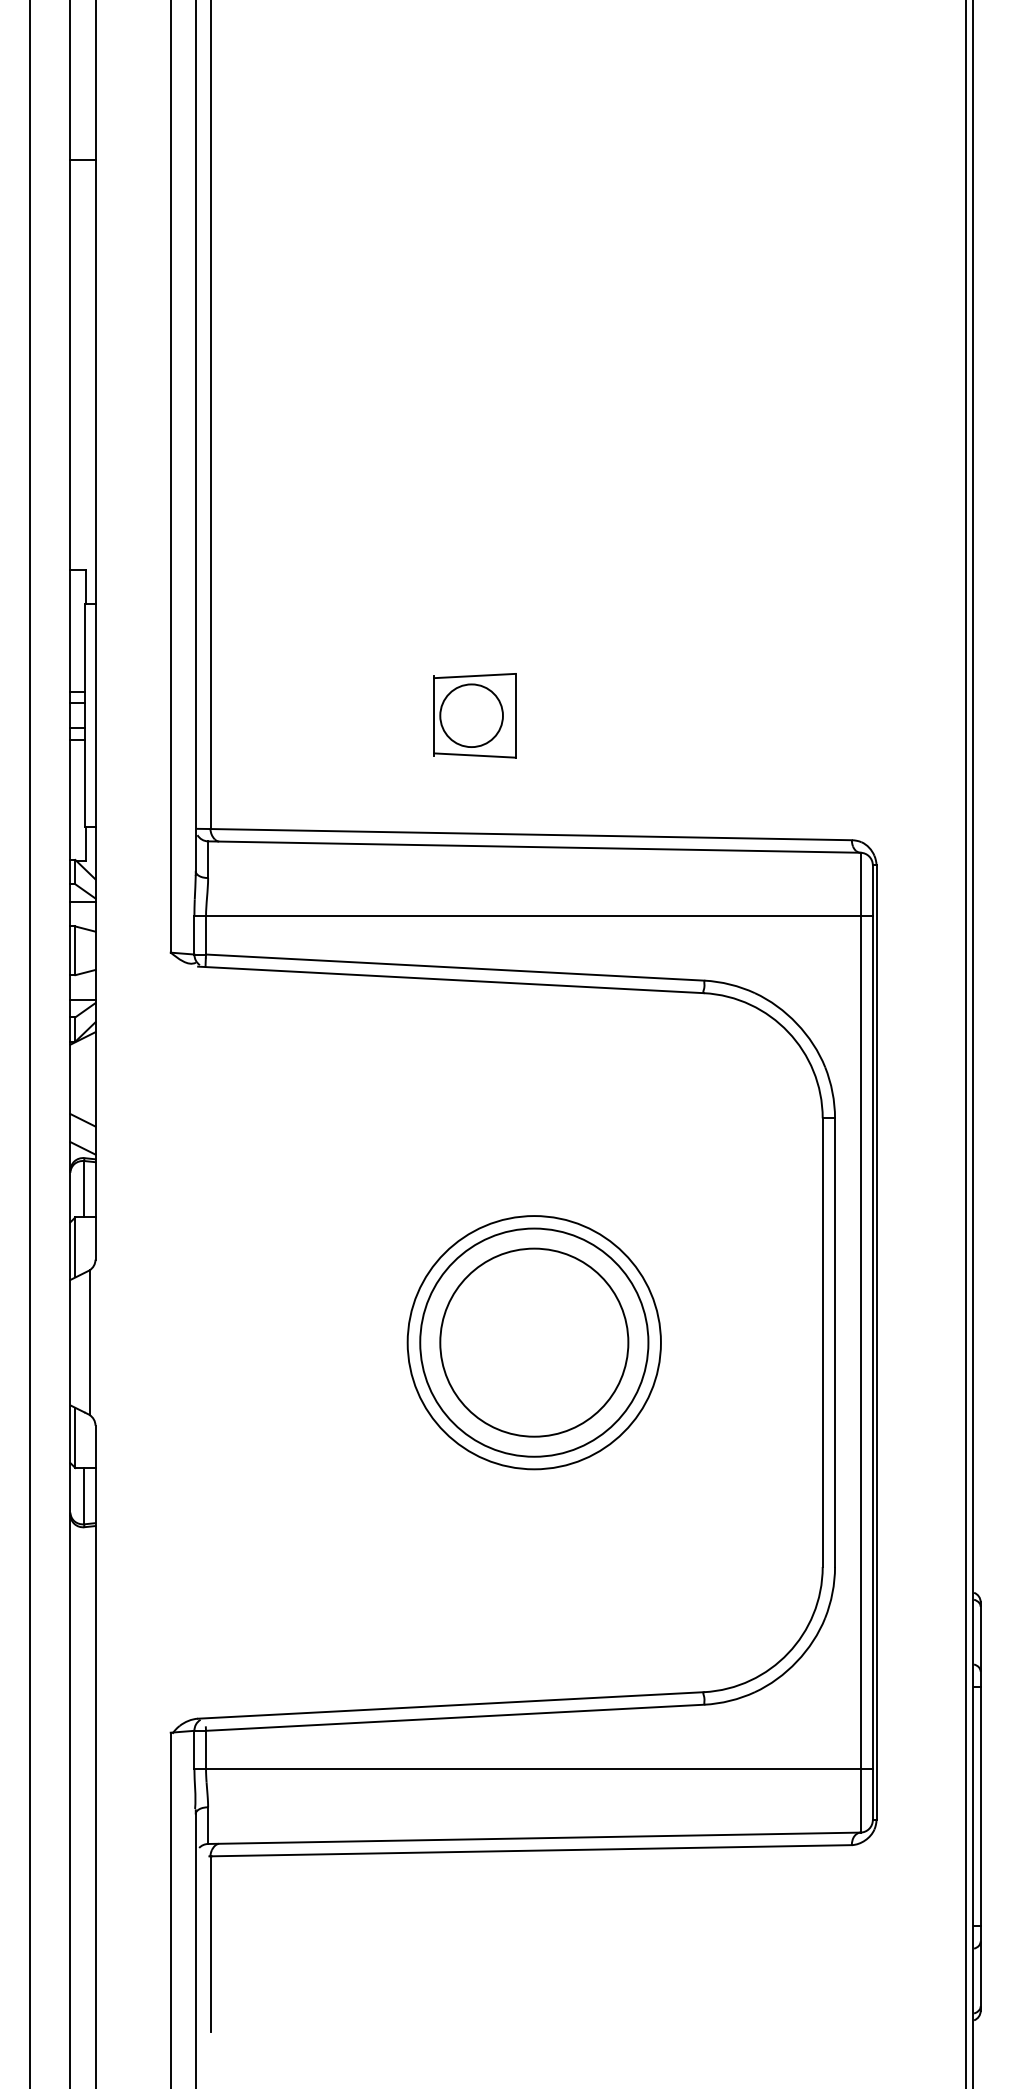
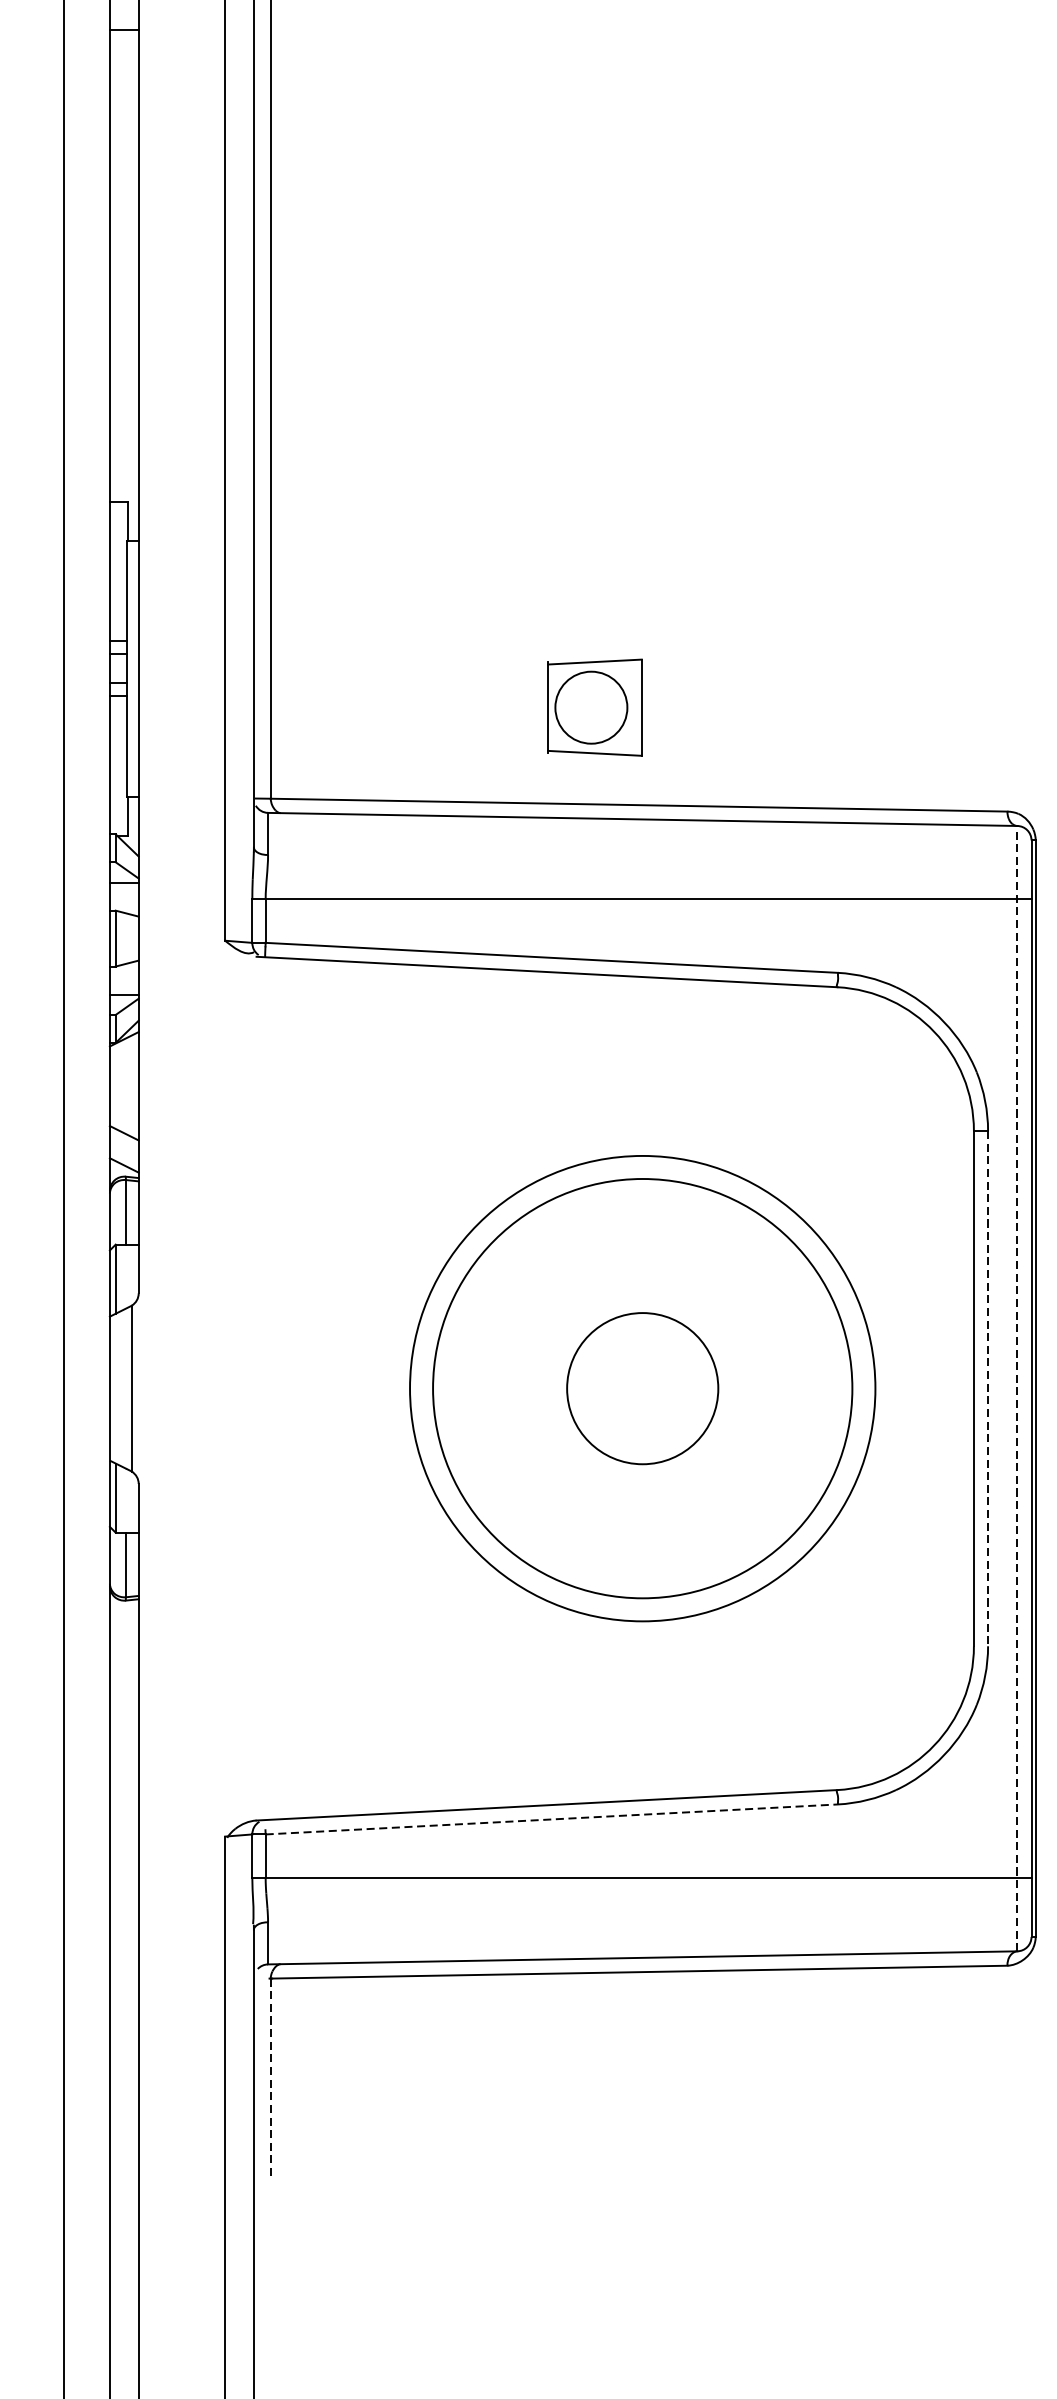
part: (474, 715) -> (594, 707), moved
circle: (533, 1342) -> (641, 1388), size x1.6
circle: (534, 1342) -> (642, 1388), size x0.7
circle: (534, 1342) -> (642, 1388), size x1.6
line: (860, 1342) -> (1017, 1388), solid -> dashed
line: (835, 1343) -> (988, 1389), solid -> dashed
line: (455, 1717) -> (552, 1819), solid -> dashed
line: (210, 1944) -> (270, 2079), solid -> dashed

